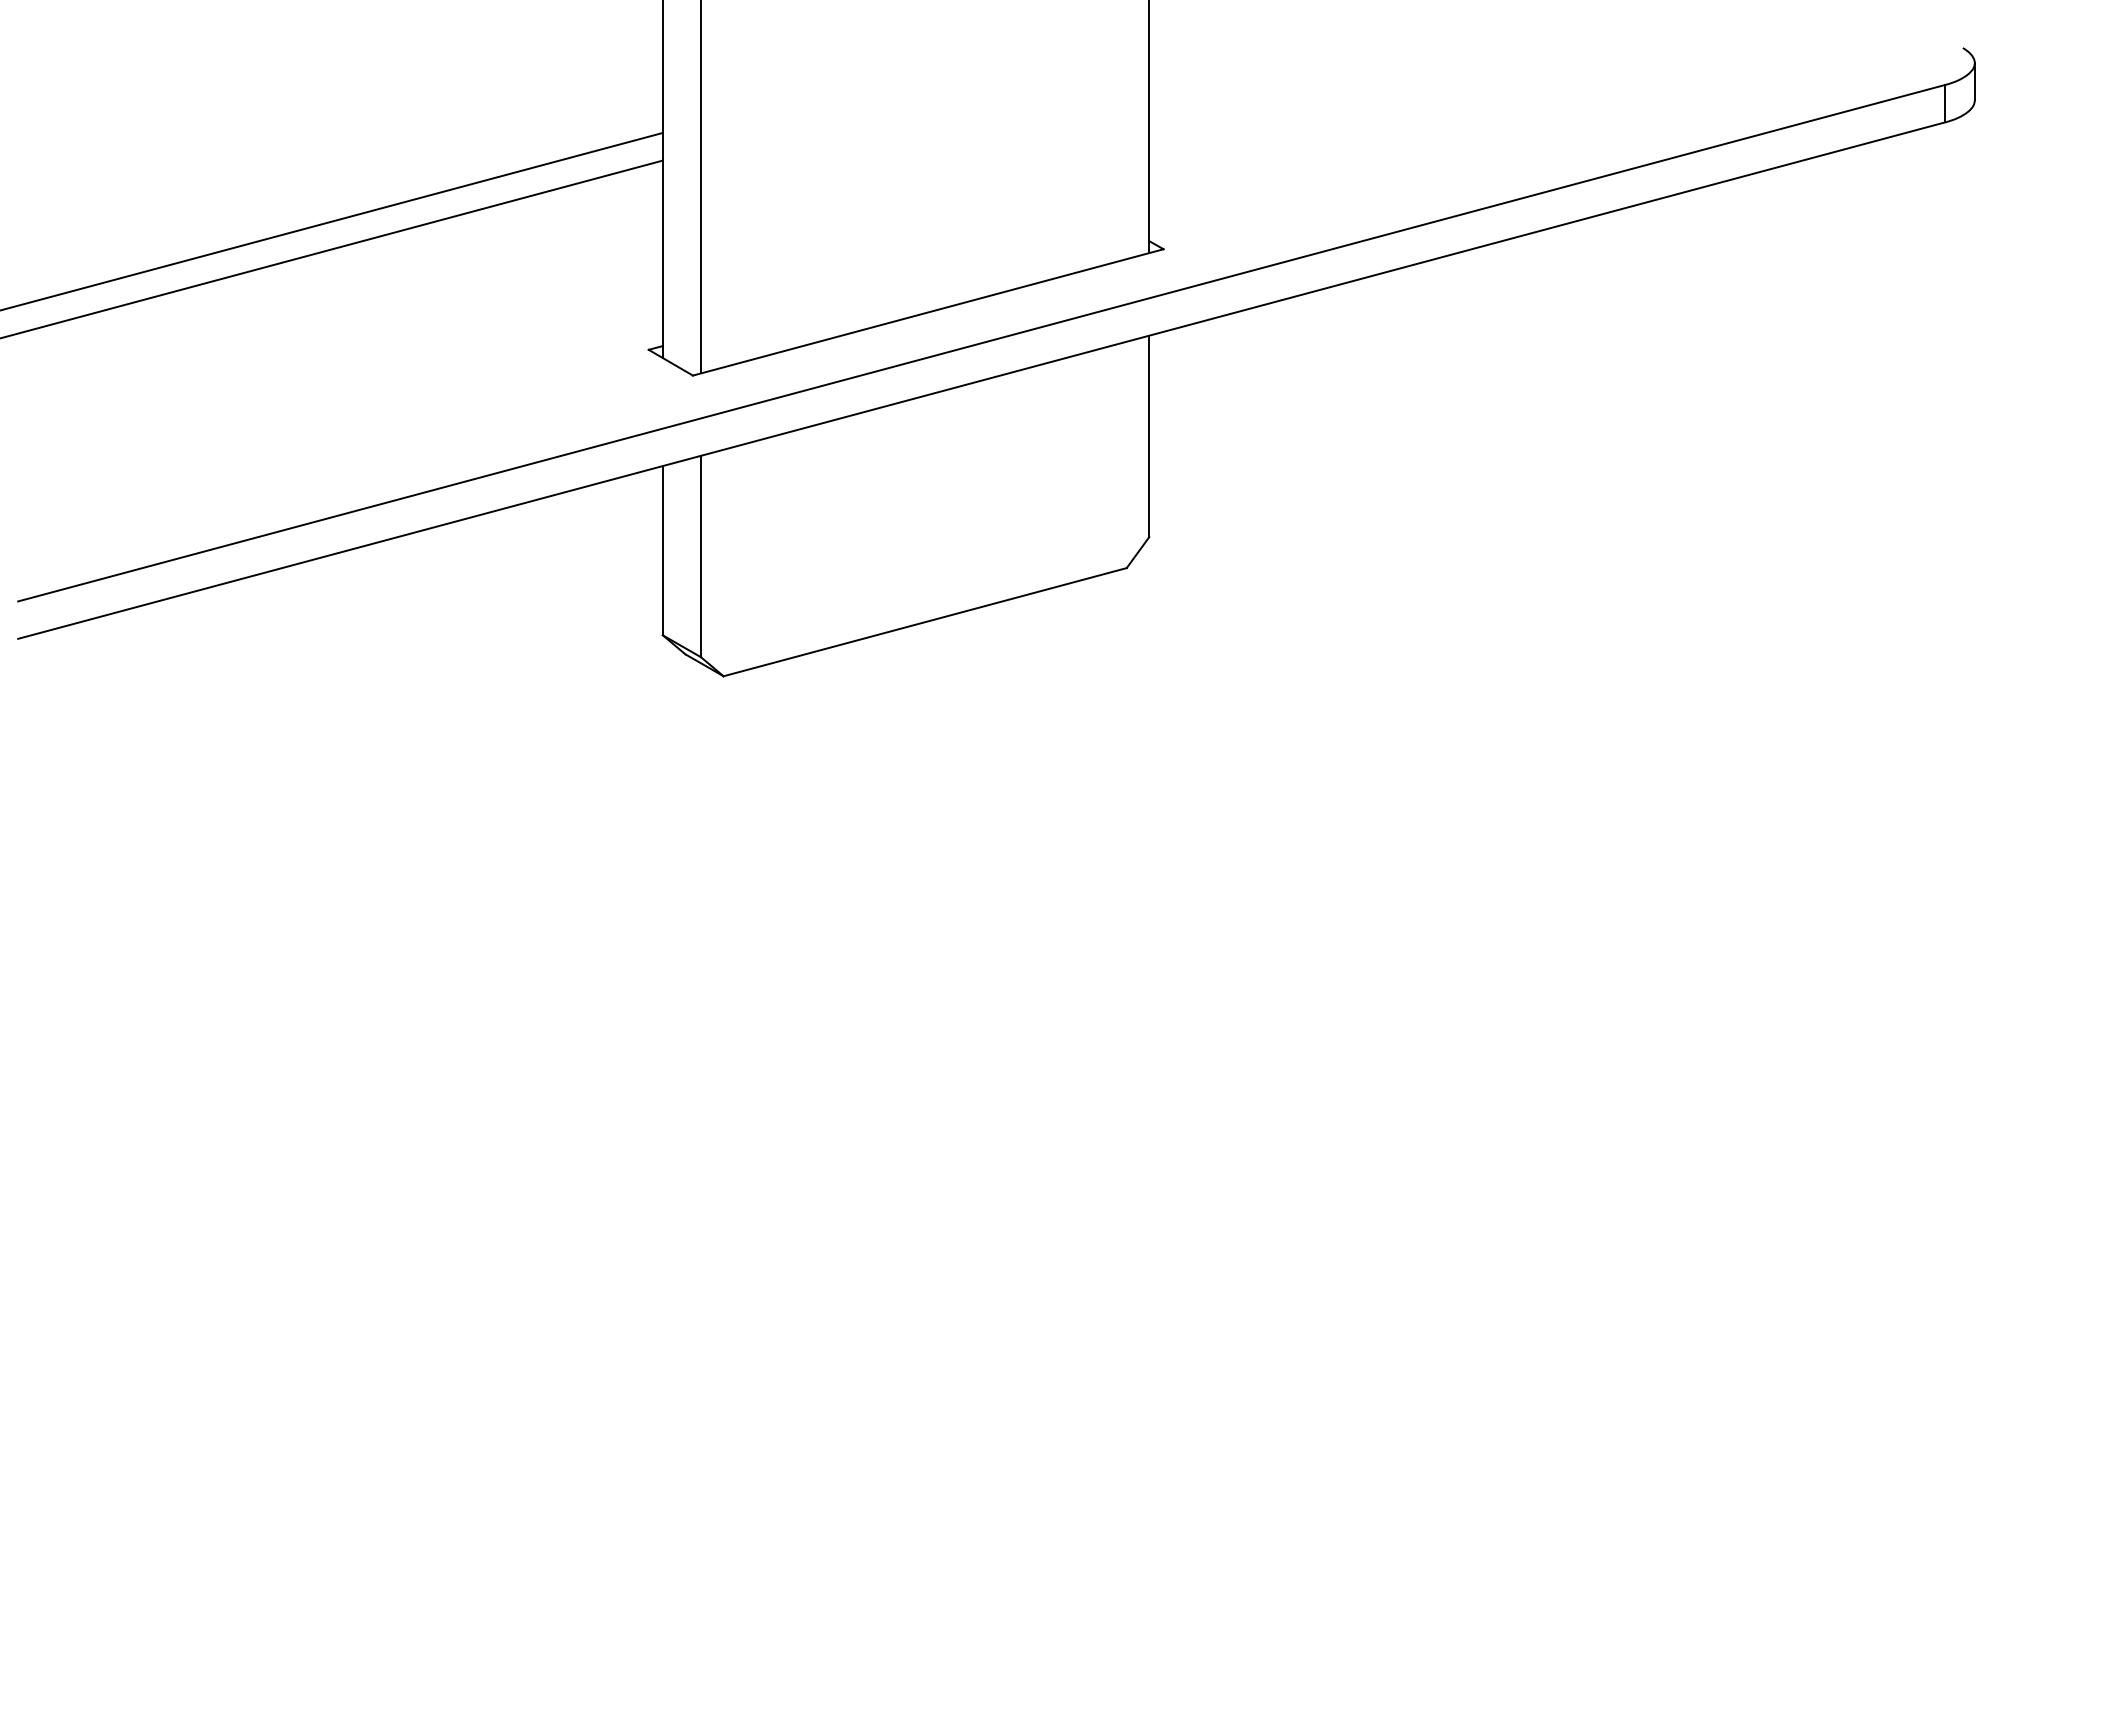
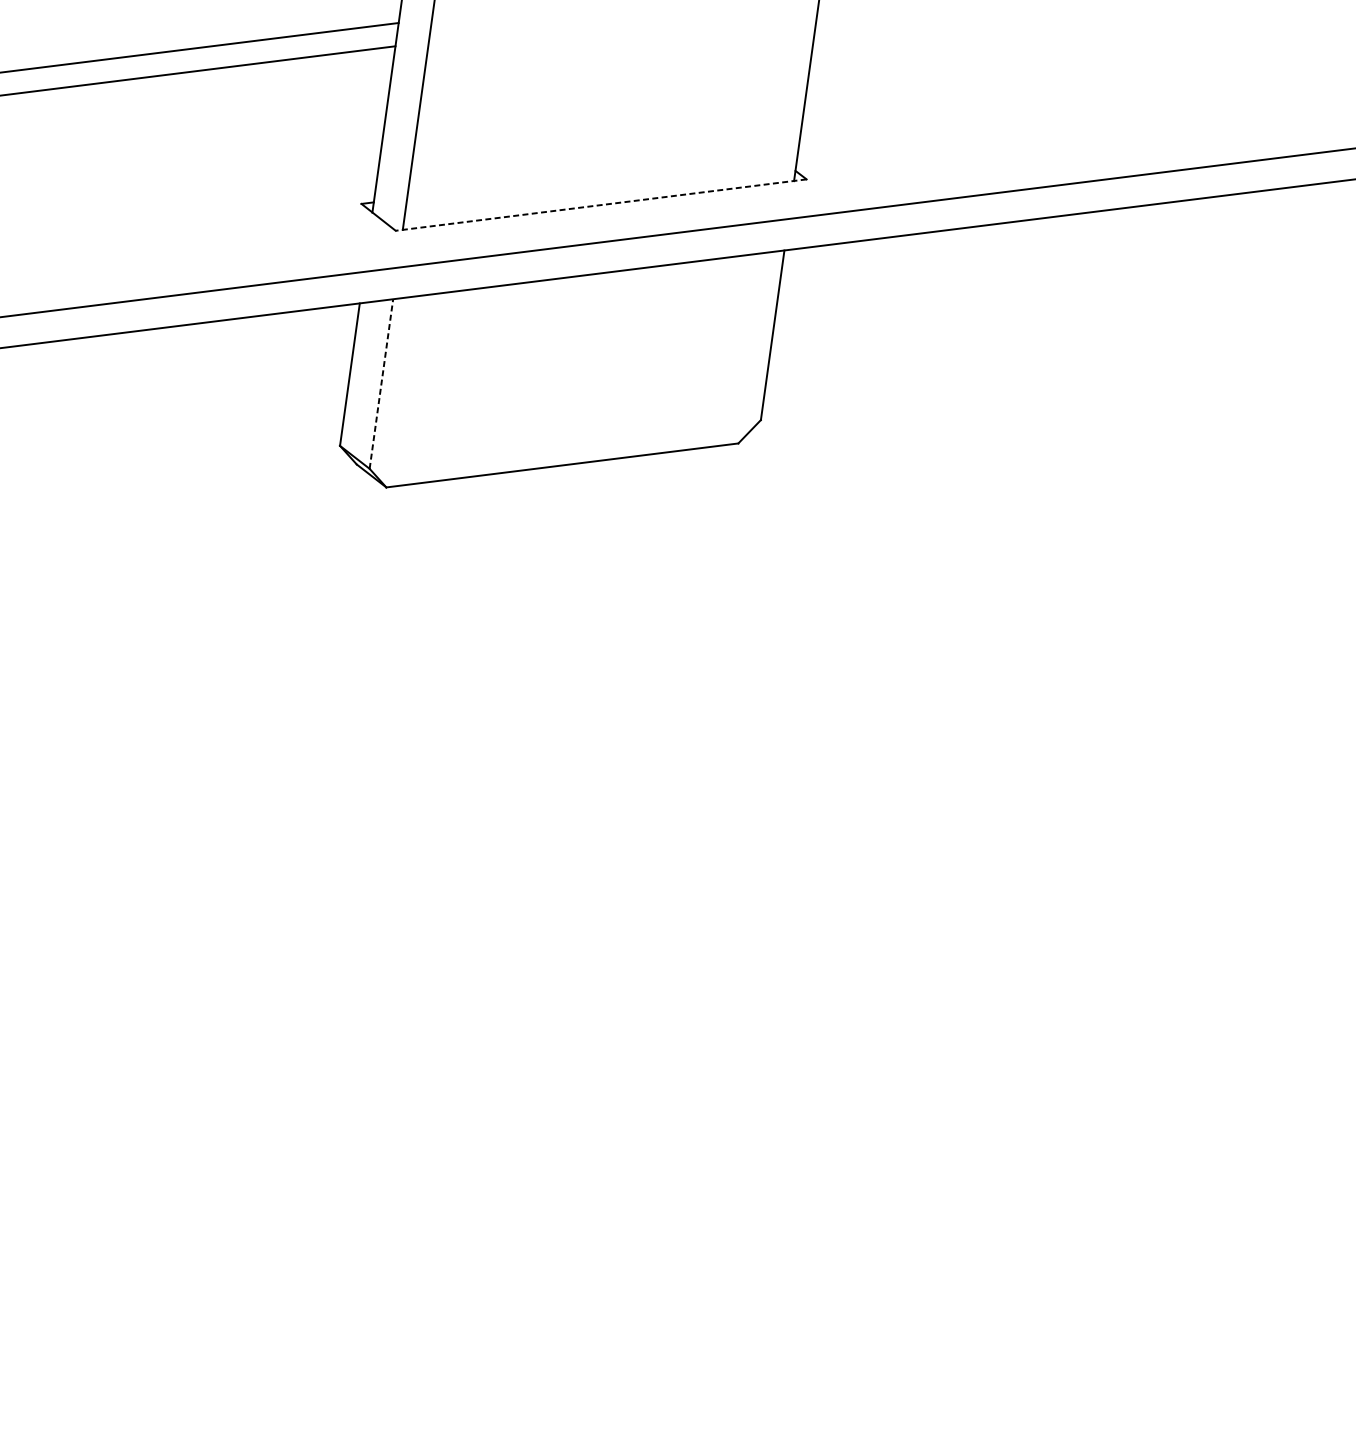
line: (928, 312) -> (601, 205), solid -> dashed
line: (701, 556) -> (381, 384), solid -> dashed

